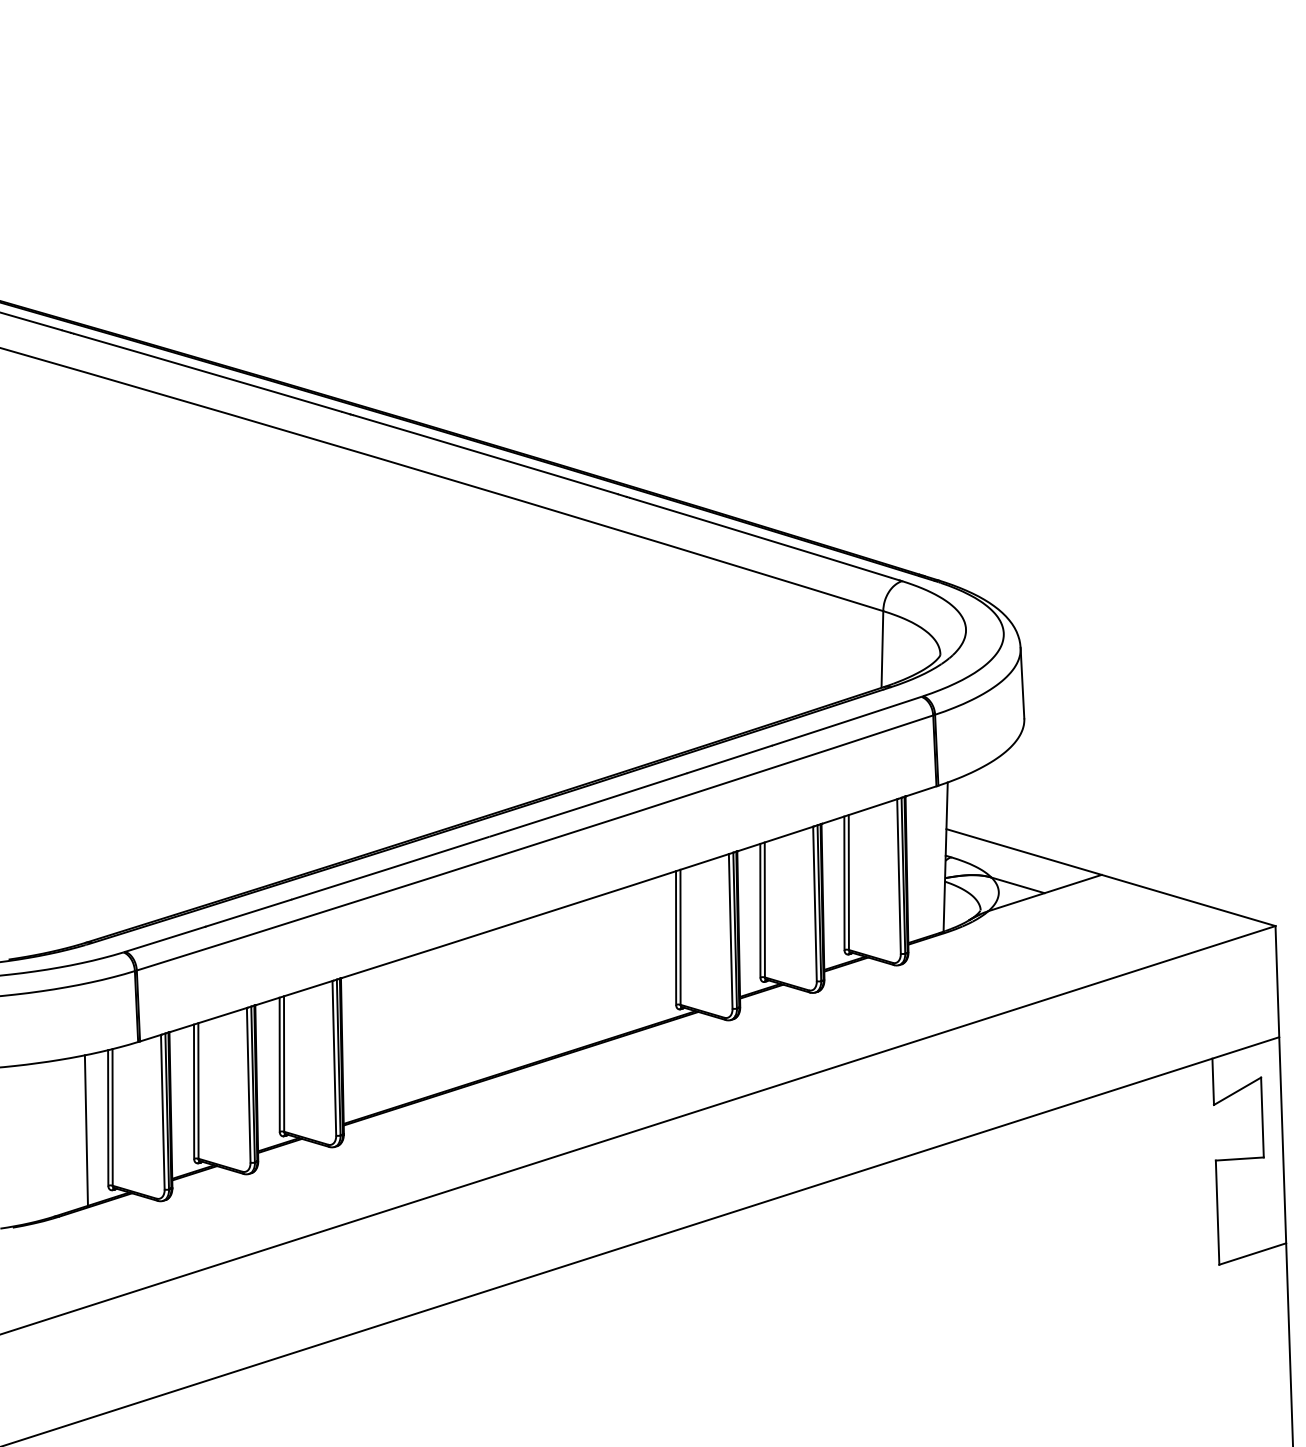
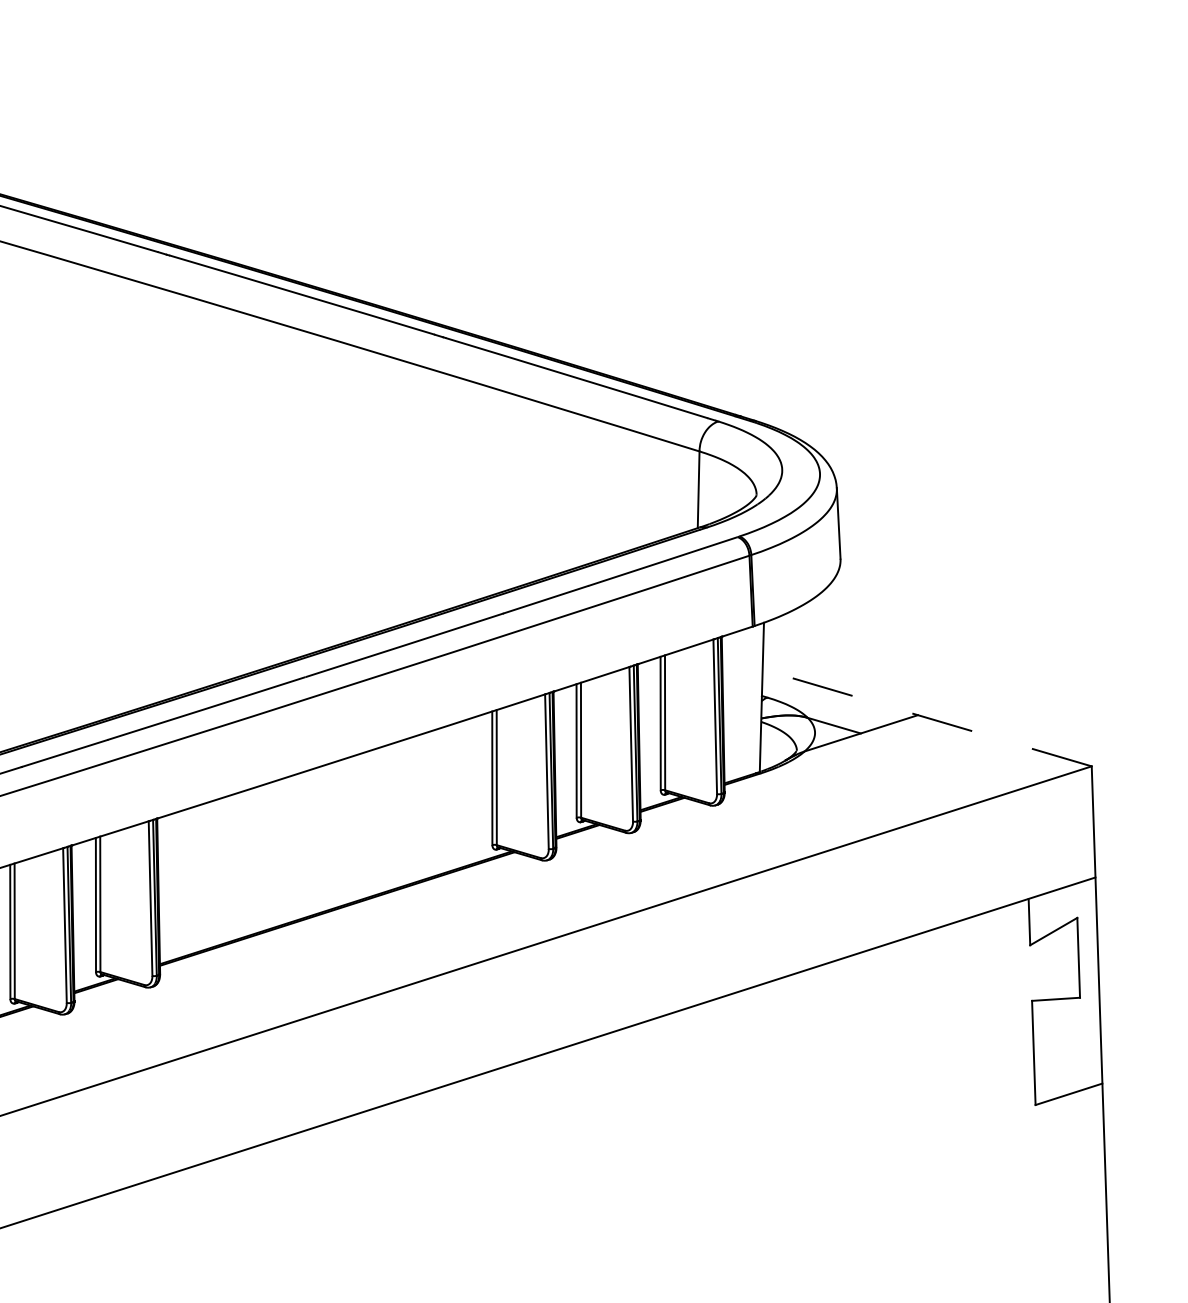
line: (1110, 877) -> (926, 717), solid -> dashed

